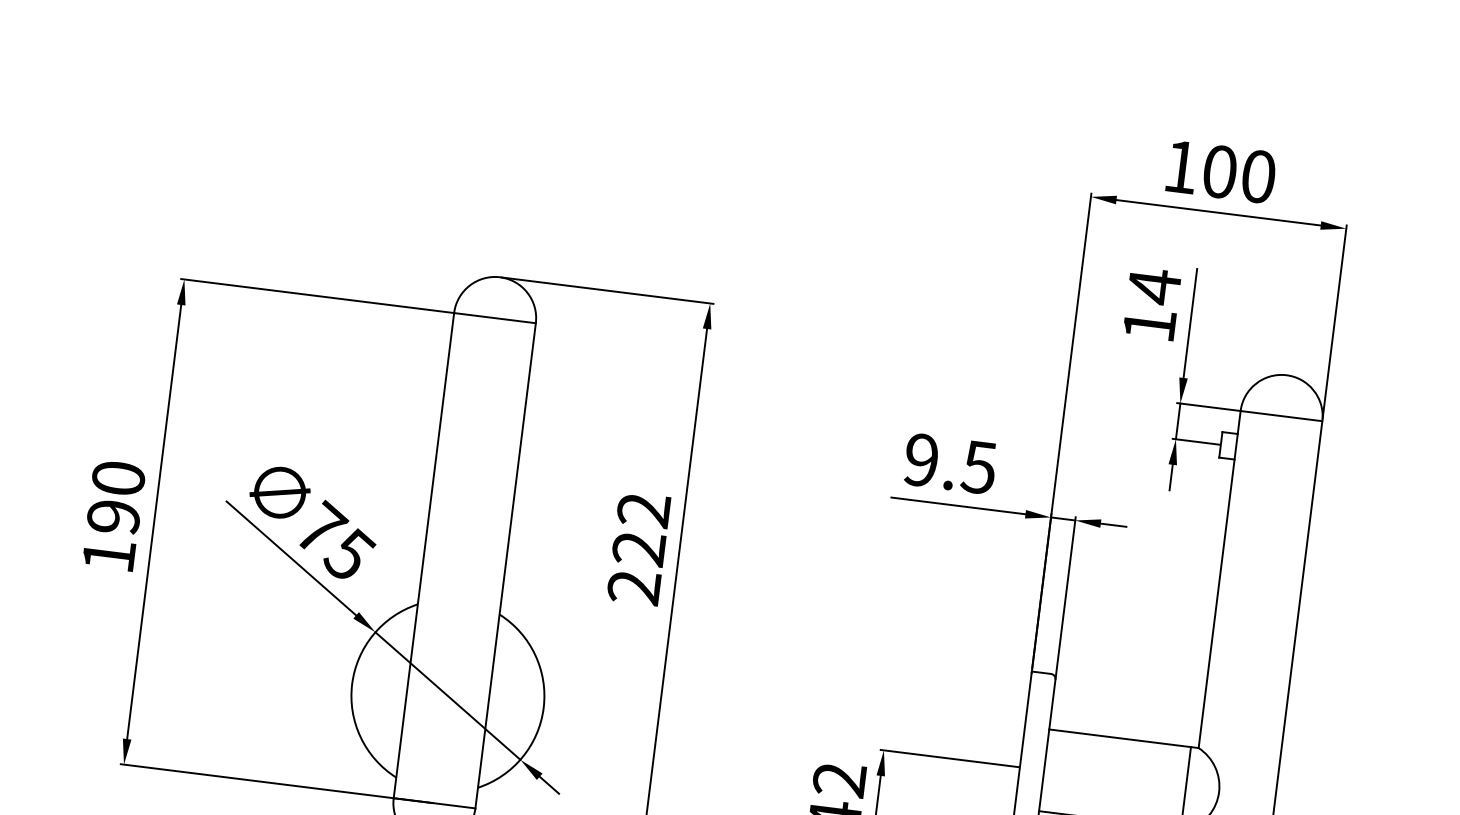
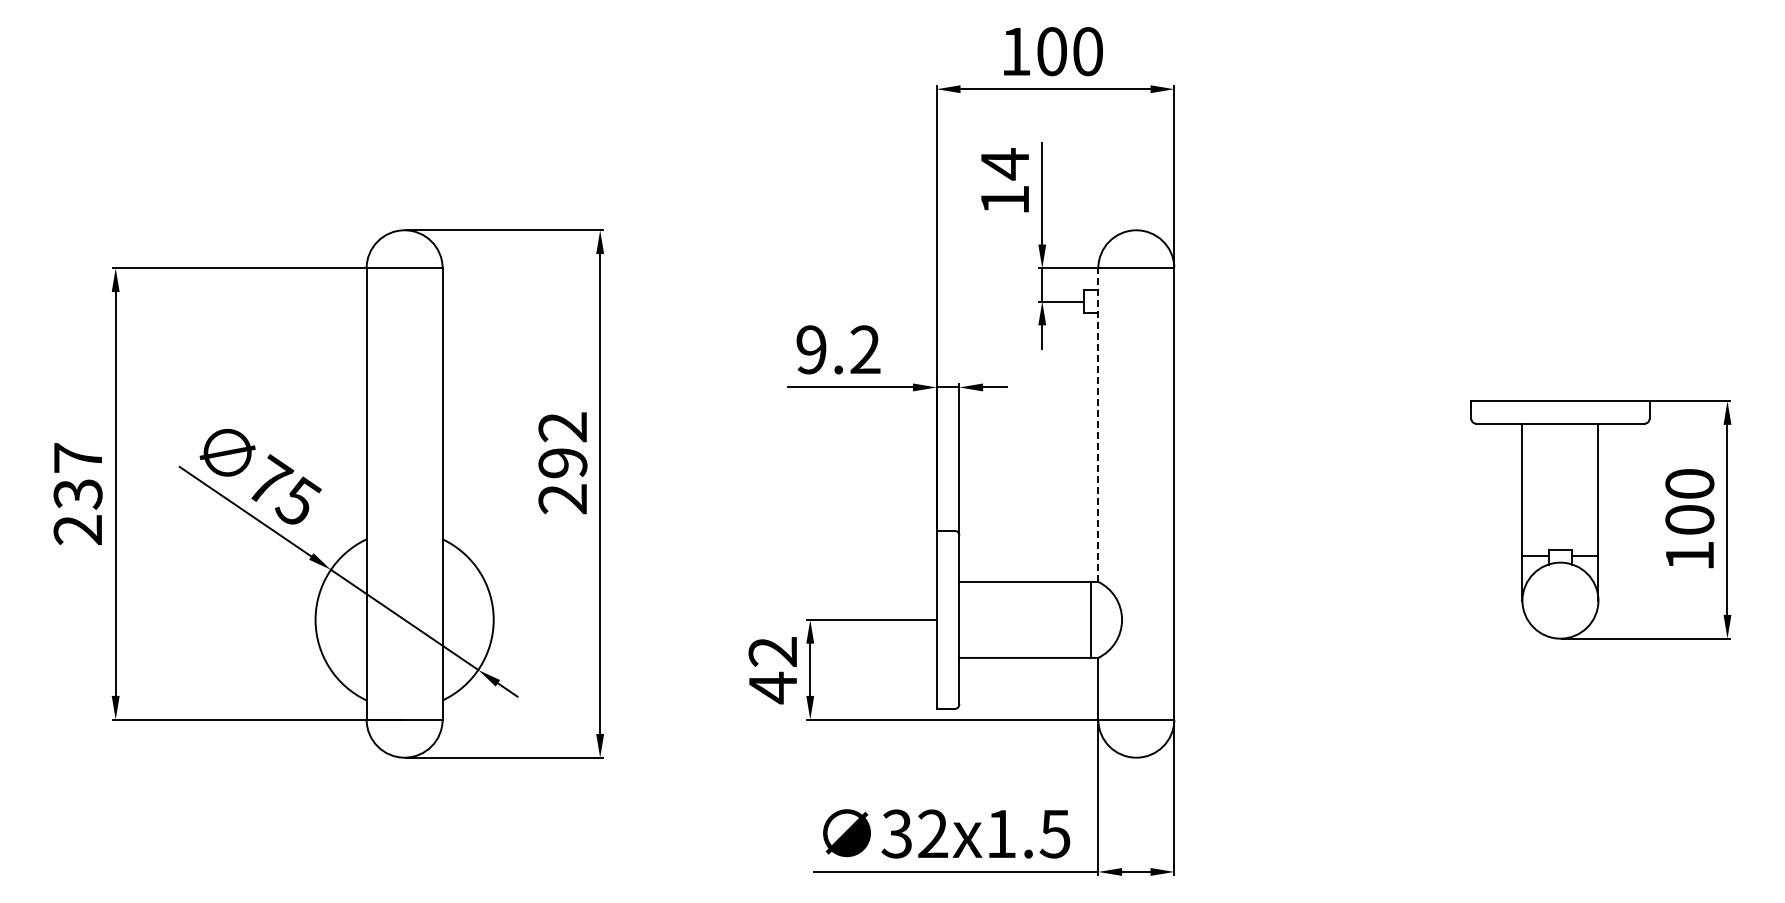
text: (978, 466) -> (864, 349), 9.5 -> 9.2
text: (113, 517) -> (77, 494), 190 -> 237
text: (639, 549) -> (563, 463), 222 -> 292
line: (1219, 579) -> (1098, 425), solid -> dashed

